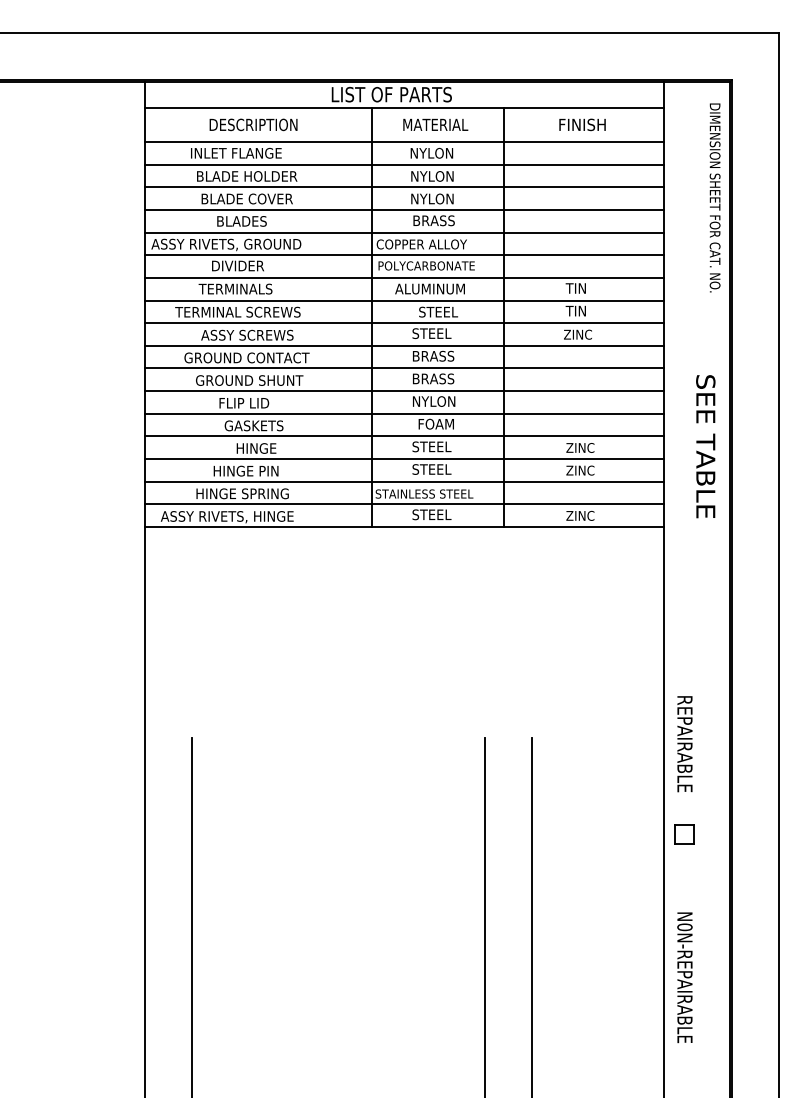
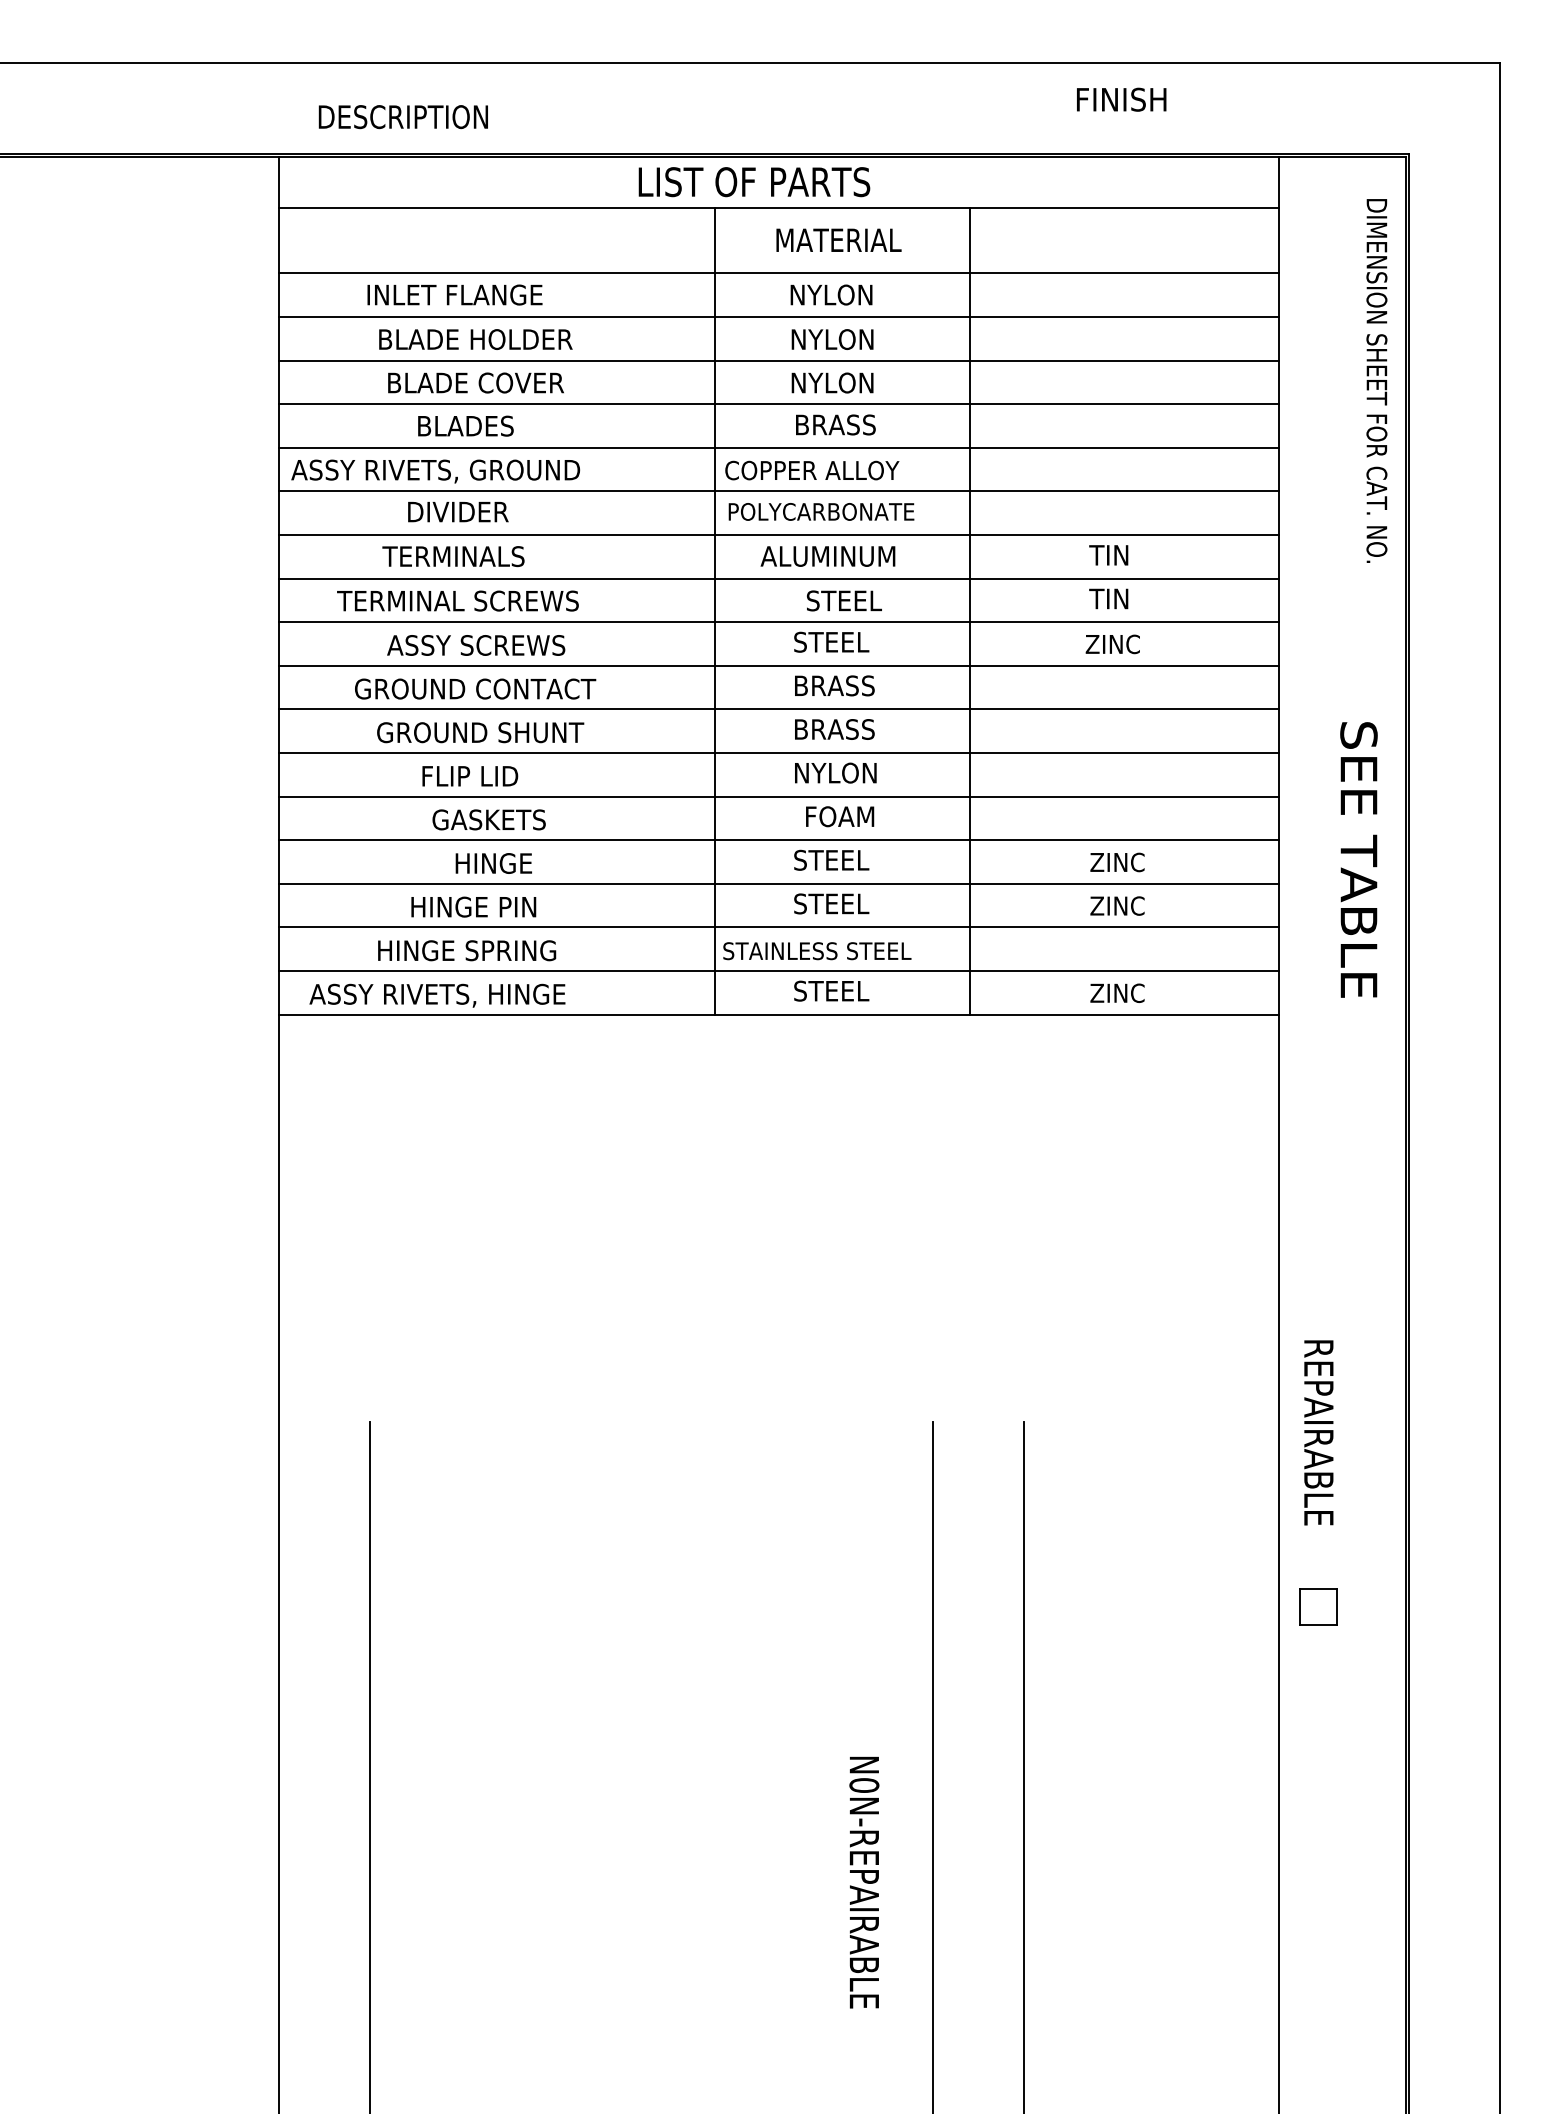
text: (253, 124) -> (403, 116), moved
text: (582, 124) -> (1121, 98), moved
text: (684, 977) -> (863, 1882), moved

